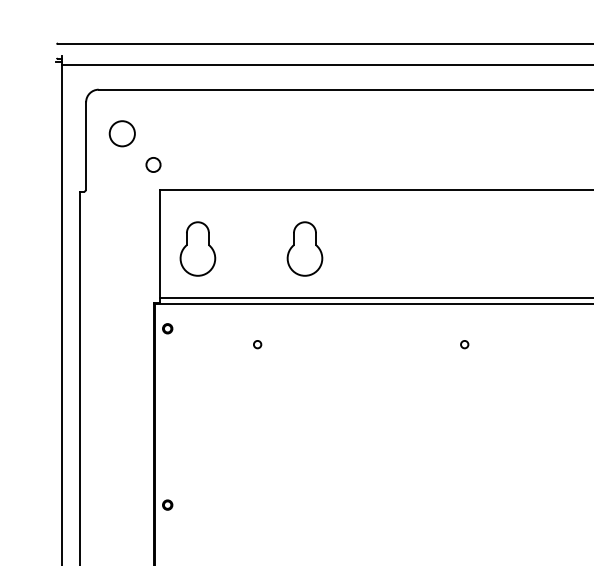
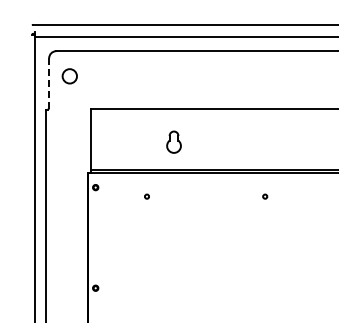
line: (86, 146) -> (49, 83), solid -> dashed
circle: (153, 163) -> (87, 93), removed
part: (197, 249) -> (112, 142), removed
part: (304, 249) -> (173, 142), size x0.7

